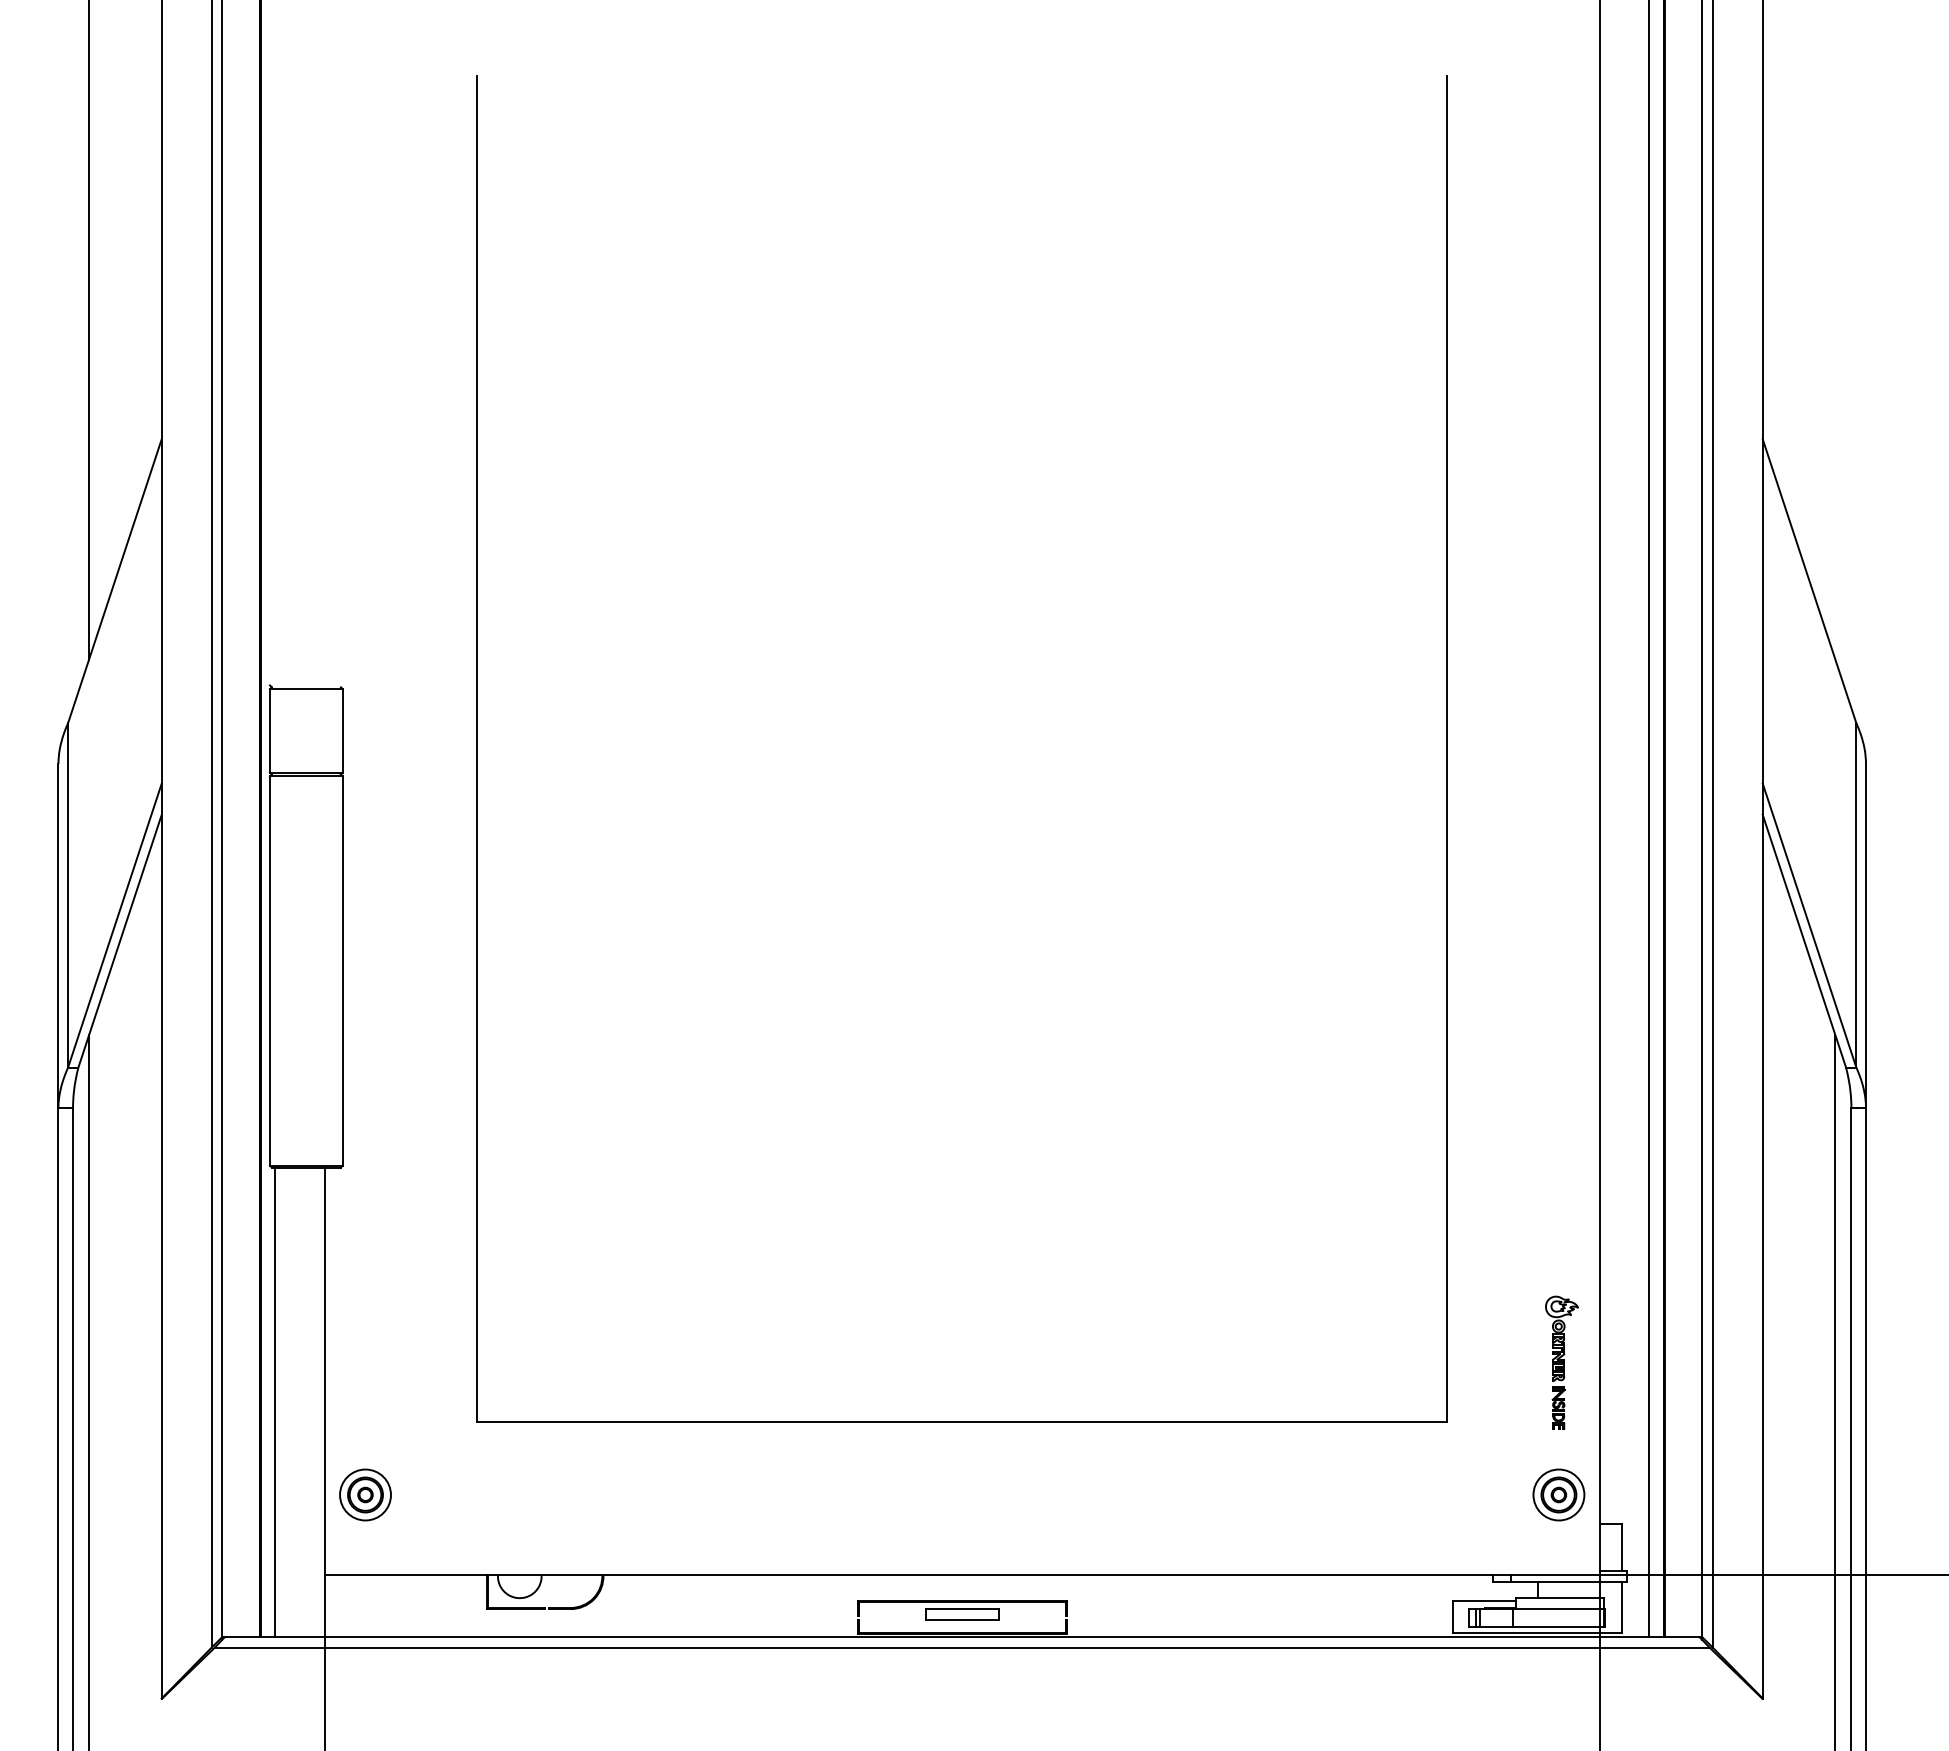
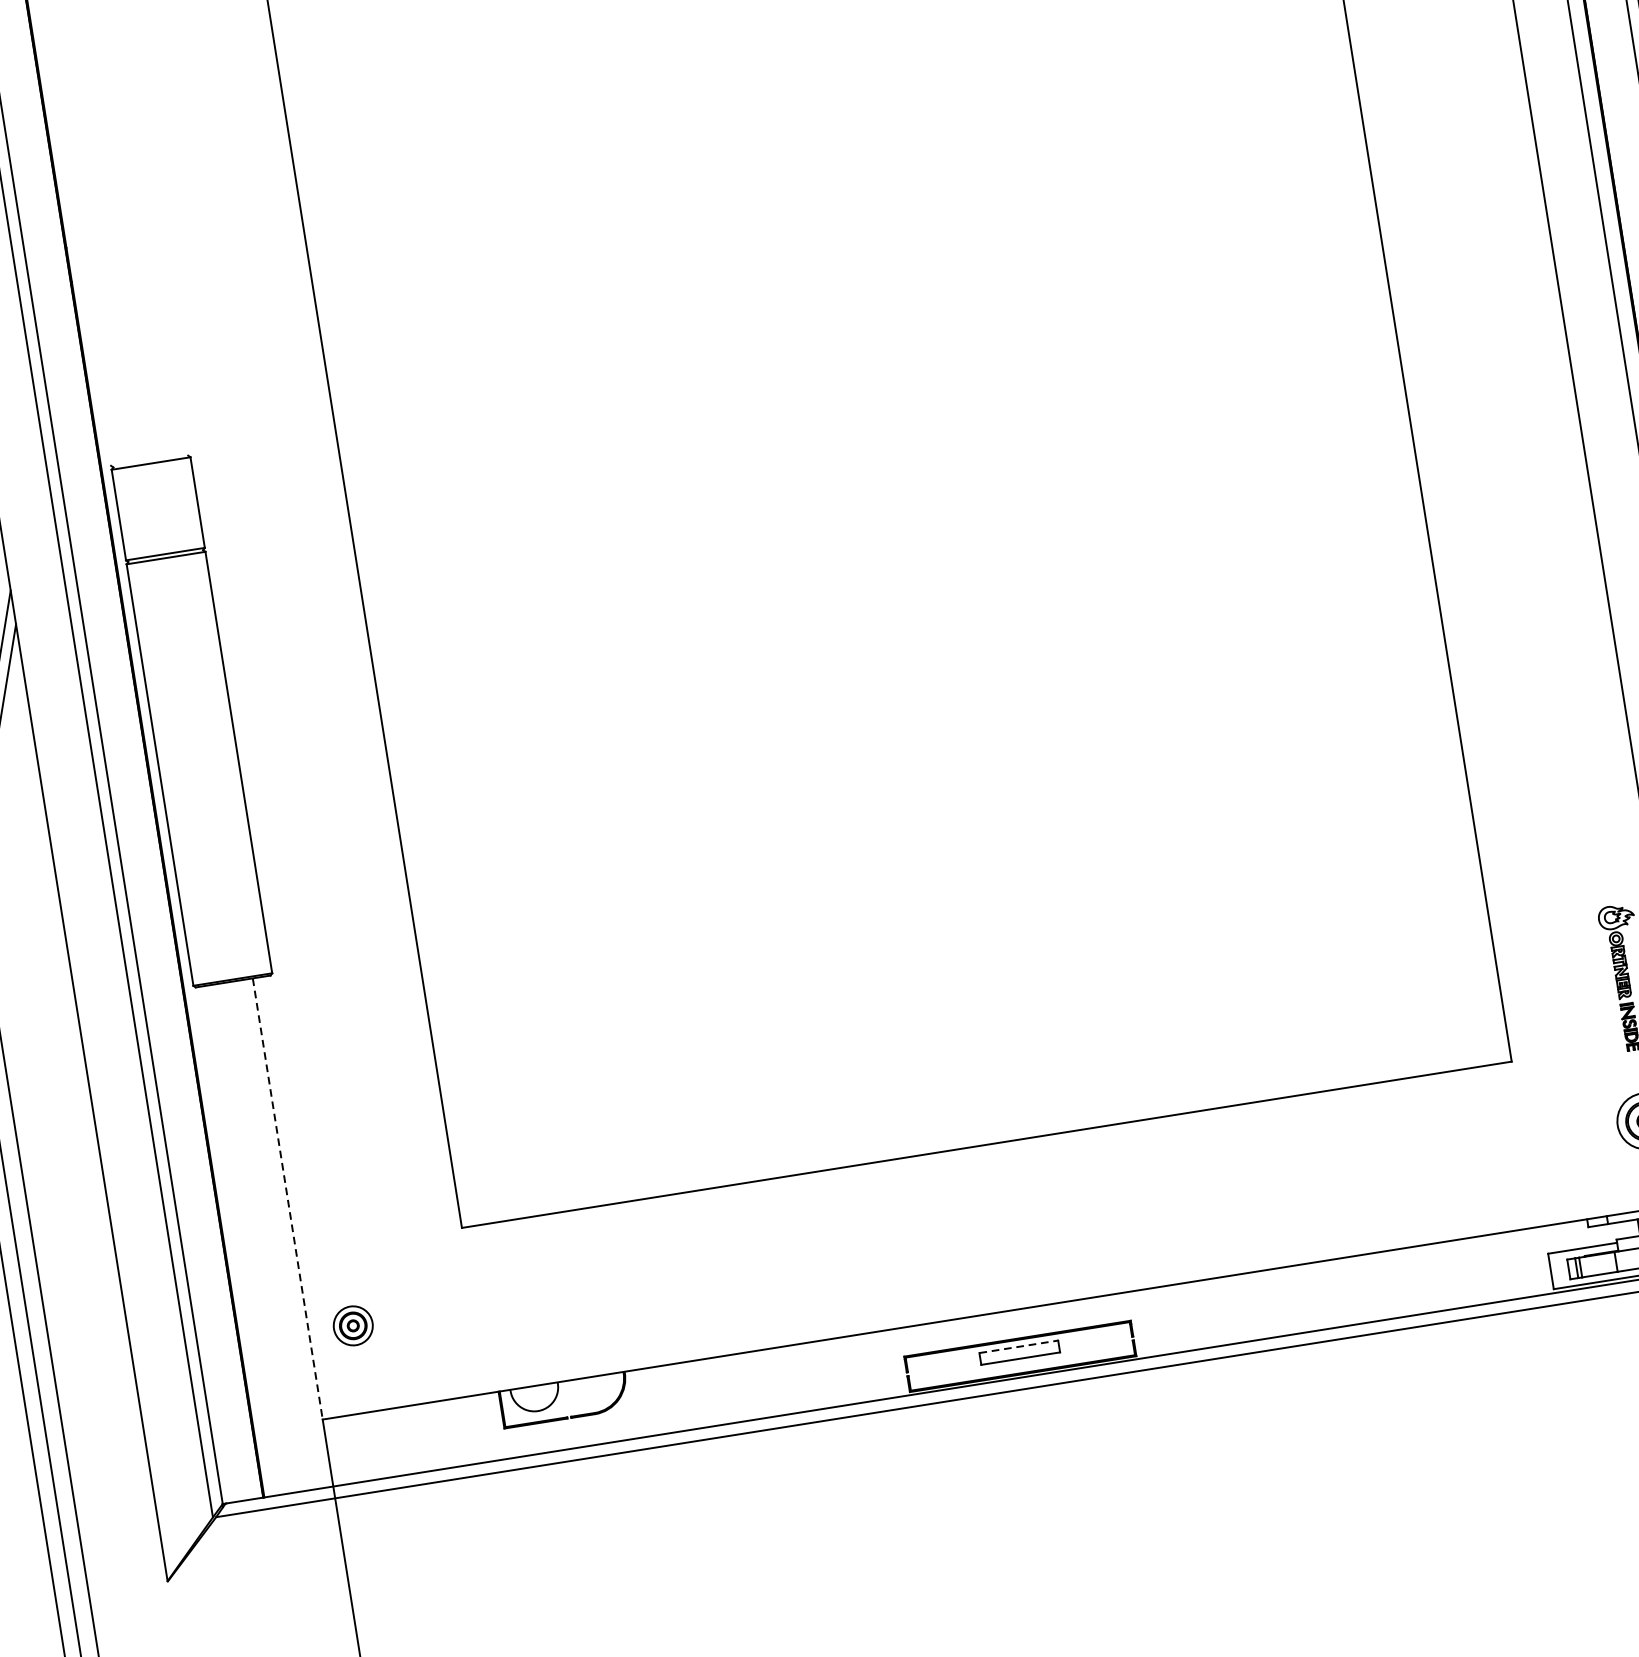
line: (324, 1371) -> (287, 1199), solid -> dashed
line: (275, 1401) -> (239, 1240), removed
part: (365, 1494) -> (353, 1325), size x0.7
line: (962, 1608) -> (1019, 1346), solid -> dashed

